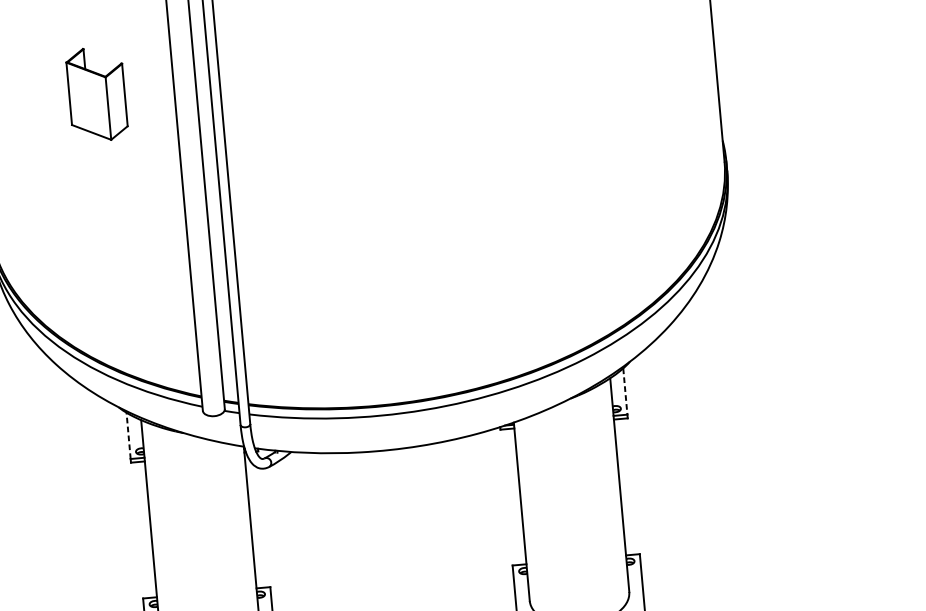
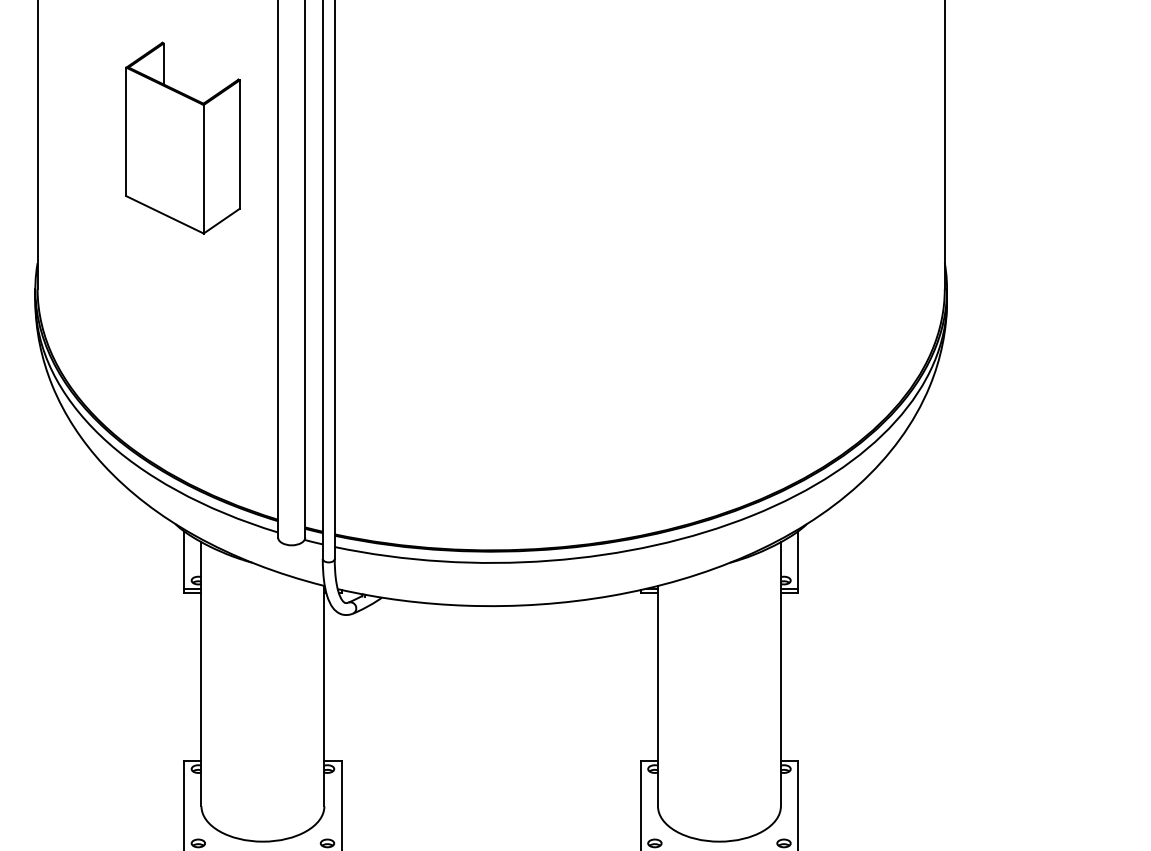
part: (96, 93) -> (182, 137), size x1.67
line: (625, 391) -> (798, 560), dashed -> solid
line: (128, 436) -> (184, 560), dashed -> solid

